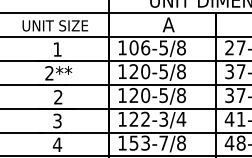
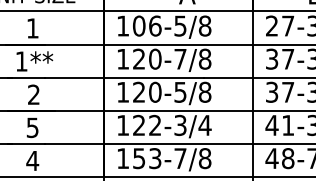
text: (163, 71) -> (180, 58), 120-5/8 -> 120-7/8
text: (49, 73) -> (21, 61), 2** -> 1**
text: (57, 120) -> (32, 127), 3 -> 5

